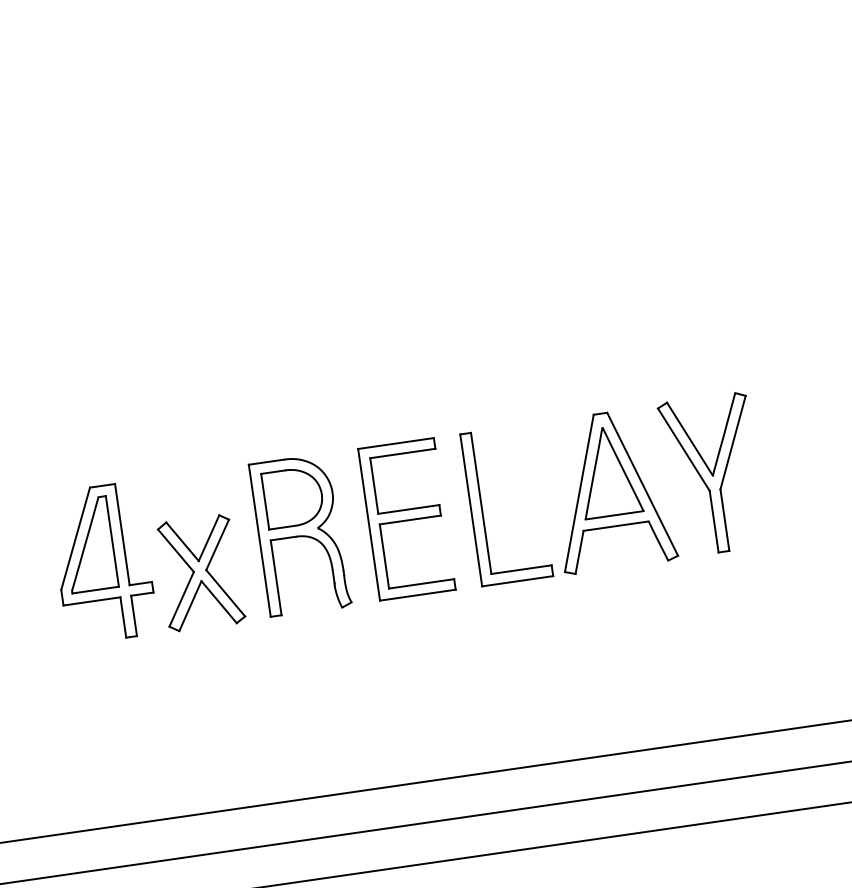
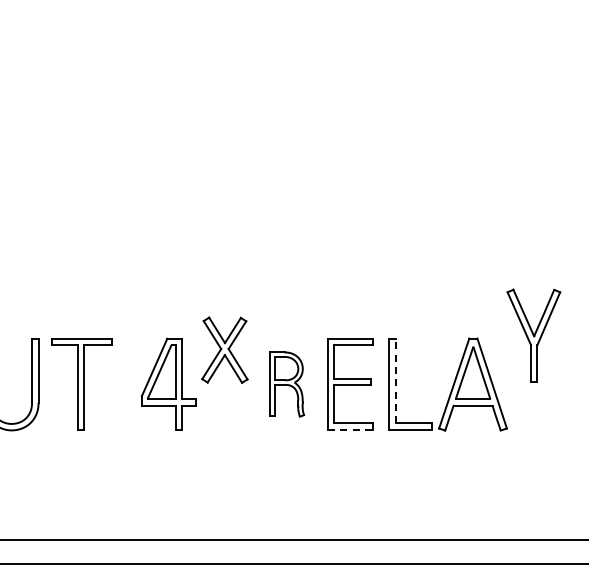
part: (711, 474) -> (533, 335), moved
line: (480, 502) -> (395, 380), solid -> dashed
part: (301, 535) -> (287, 384), size x0.7
part: (199, 571) -> (224, 349), moved
line: (417, 595) -> (350, 429), solid -> dashed

